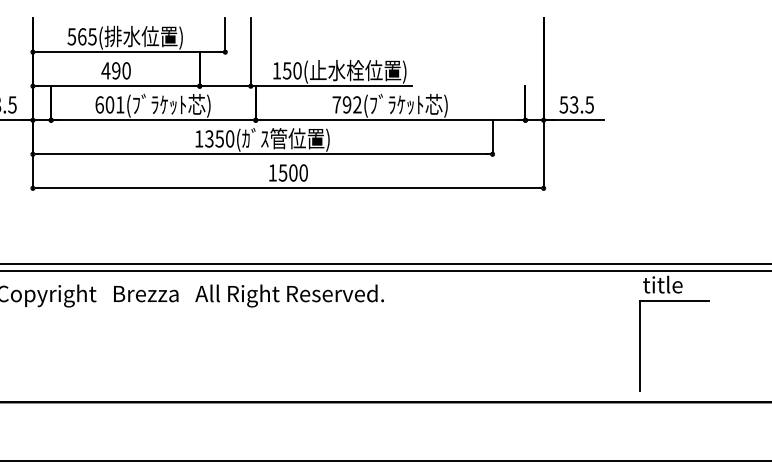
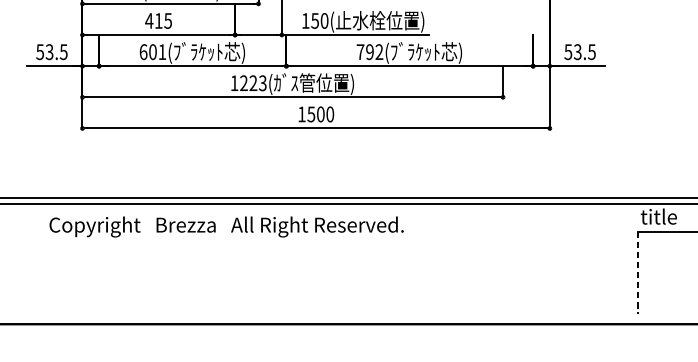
text: (121, 70) -> (163, 20), 490 -> 415
text: (219, 138) -> (253, 82), 1350( -> 1223(
line: (640, 346) -> (638, 273), solid -> dashed

